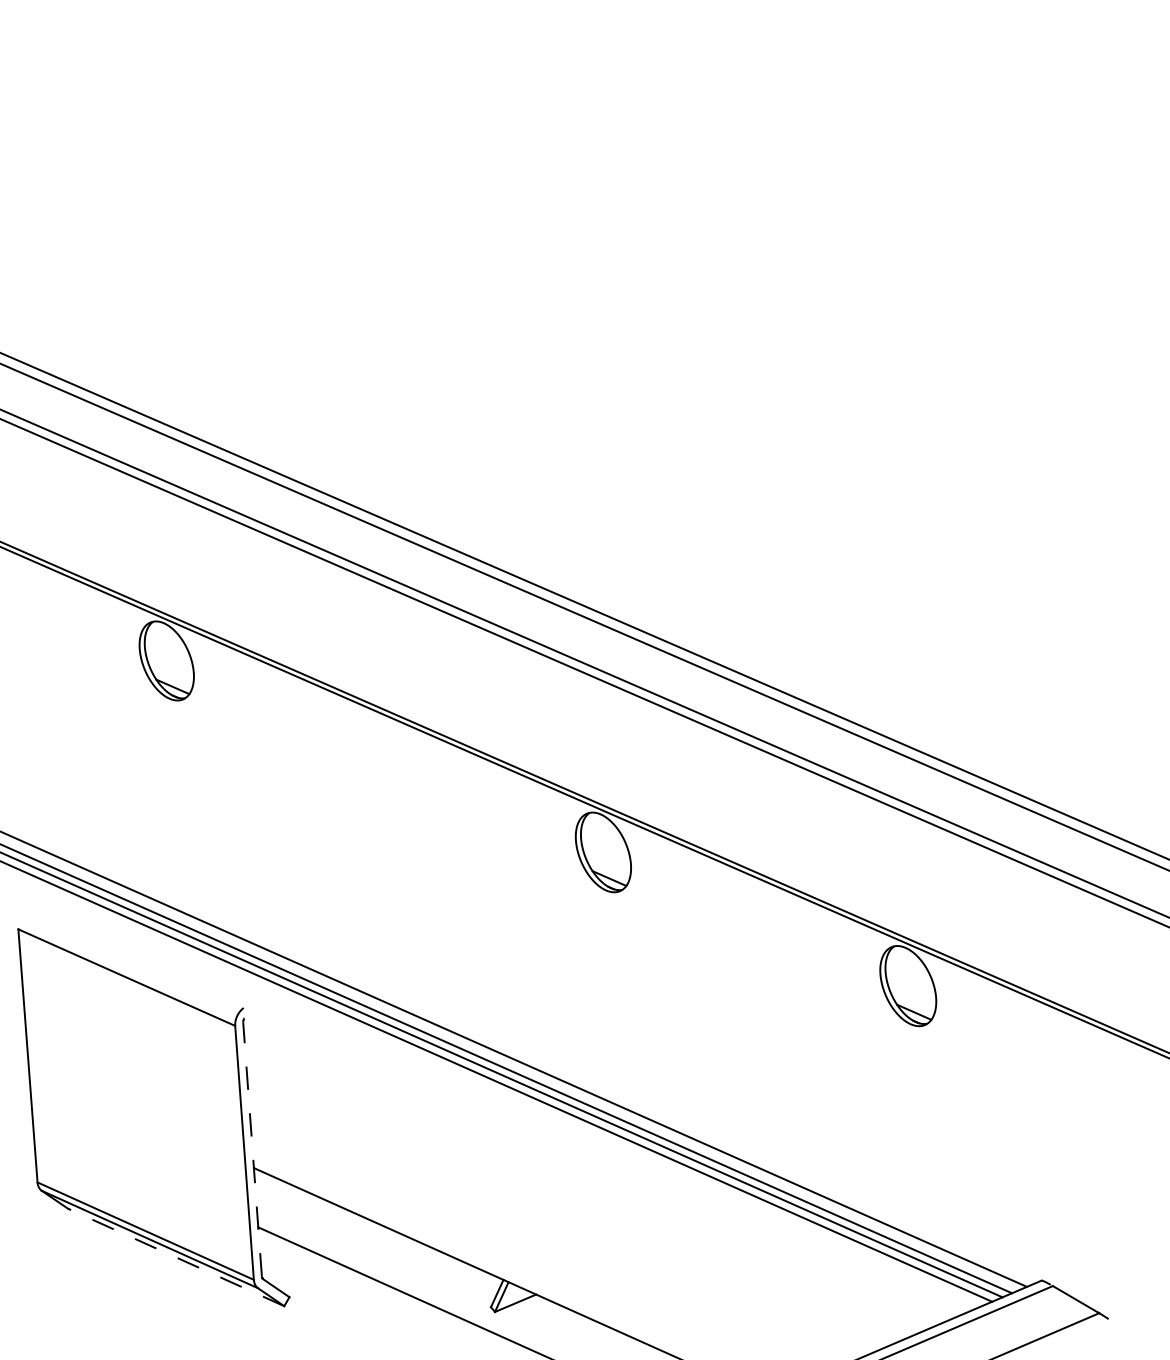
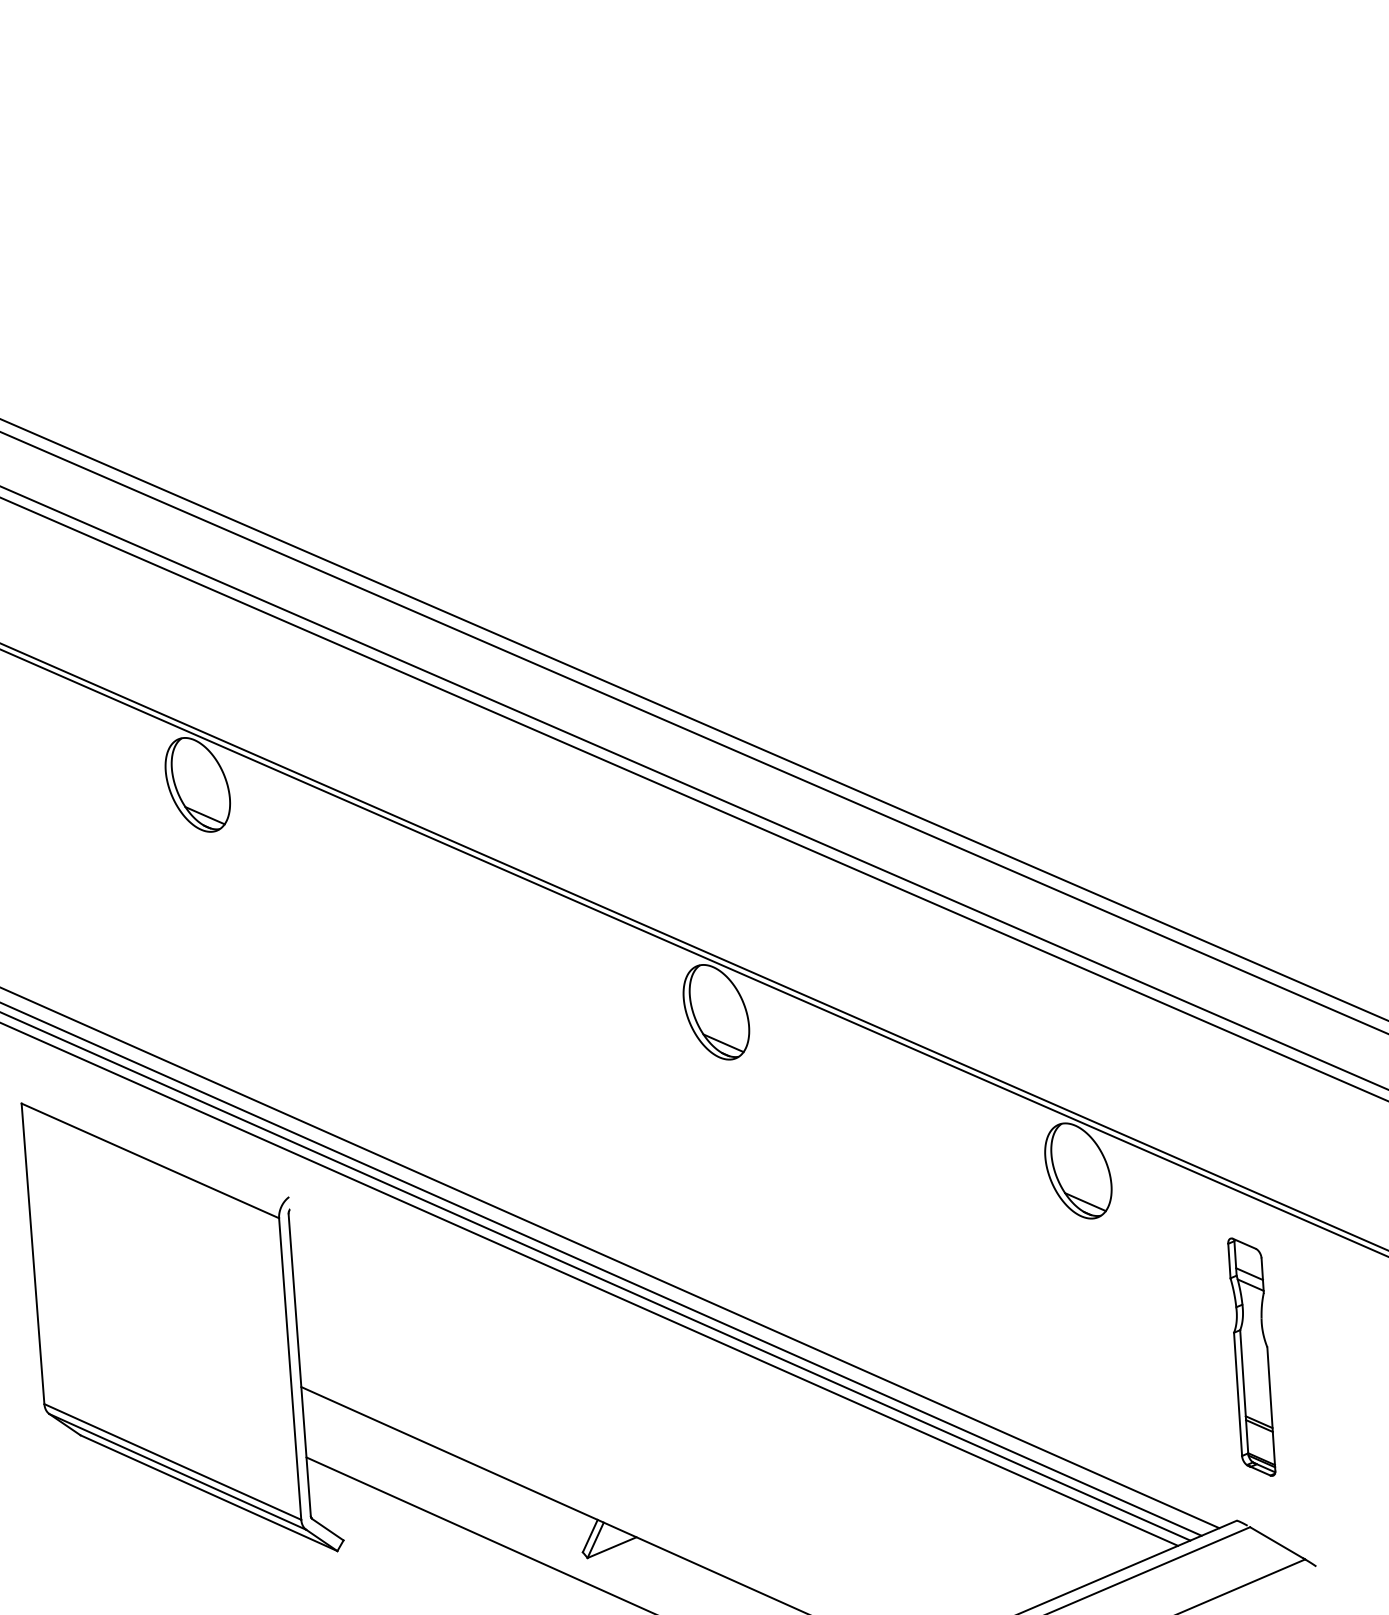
part: (1054, 1142) -> (1251, 1356), added
line: (252, 1149) -> (299, 1364), dashed -> solid
line: (176, 1257) -> (209, 1493), dashed -> solid

